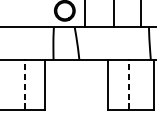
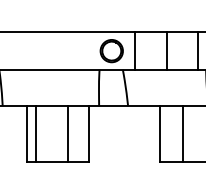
line: (25, 84) -> (67, 133), dashed -> solid
line: (128, 84) -> (183, 133), dashed -> solid

